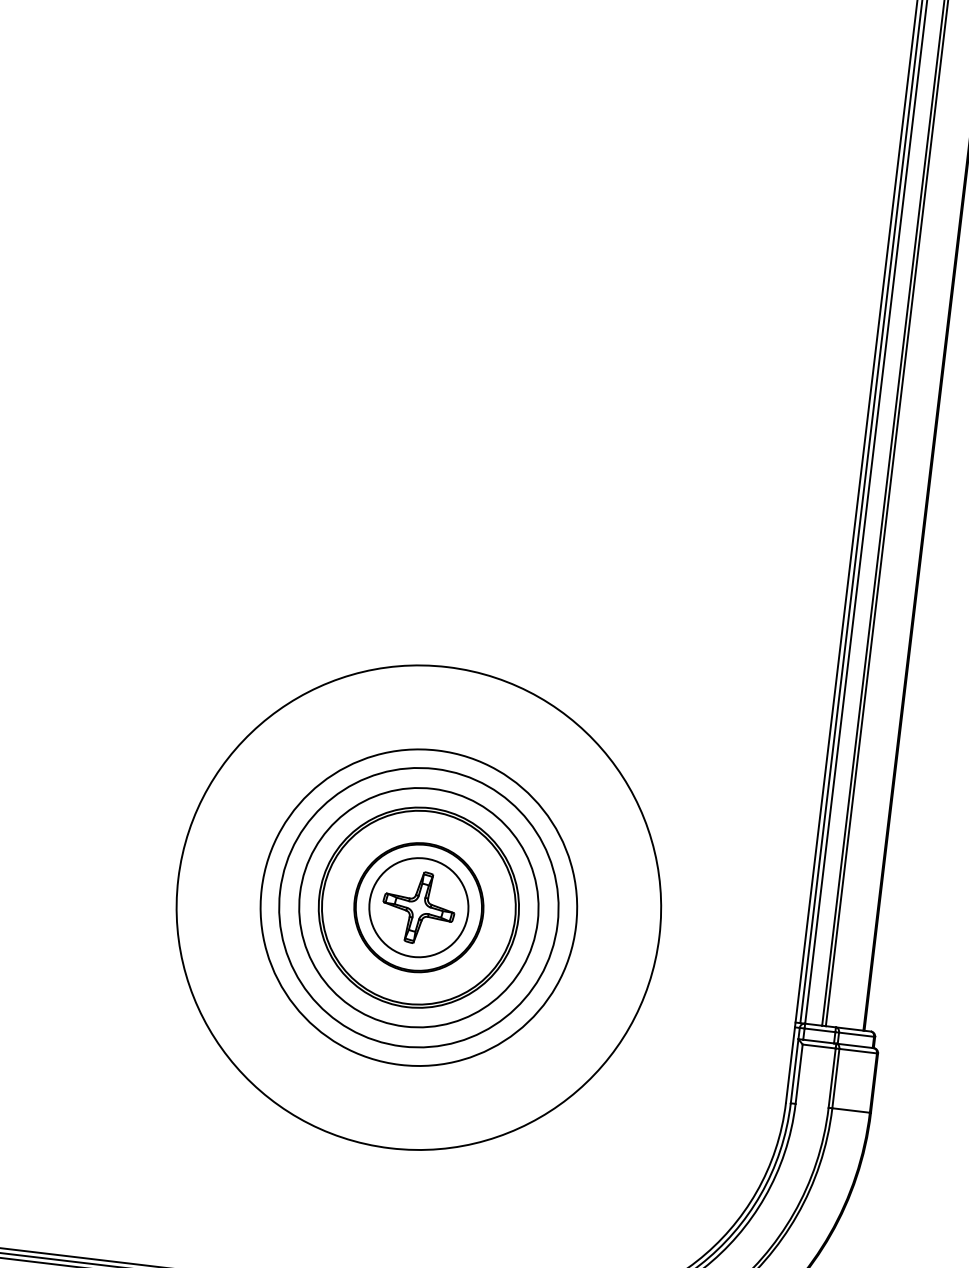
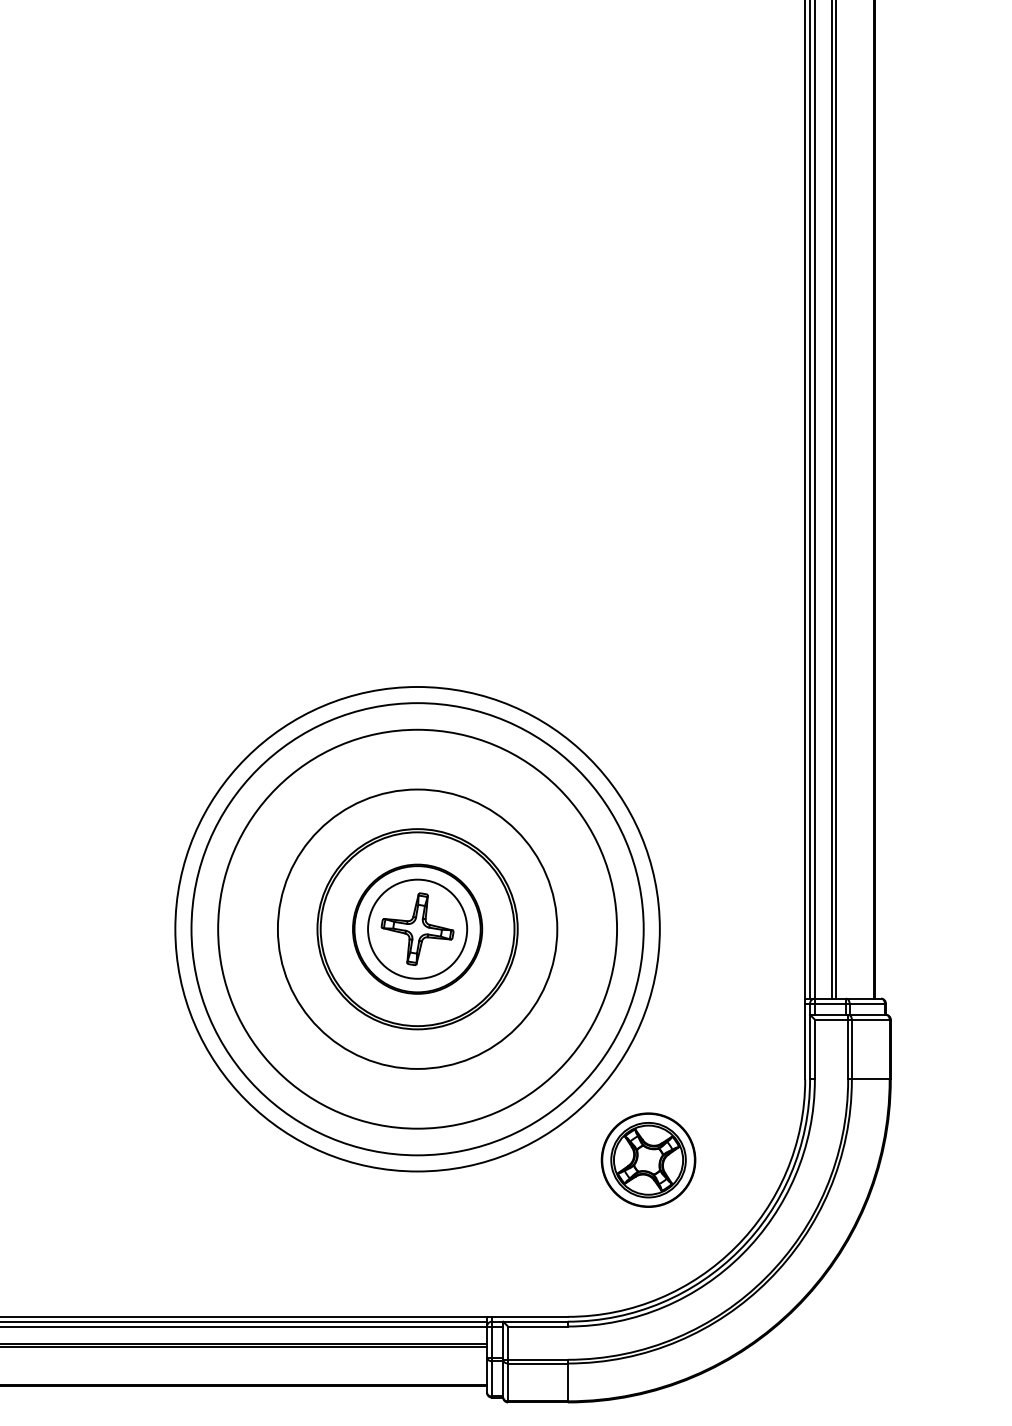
circle: (418, 906) -> (417, 928), size x1.67
circle: (418, 907) -> (417, 929), size x1.43
part: (620, 1163) -> (648, 1159), added

